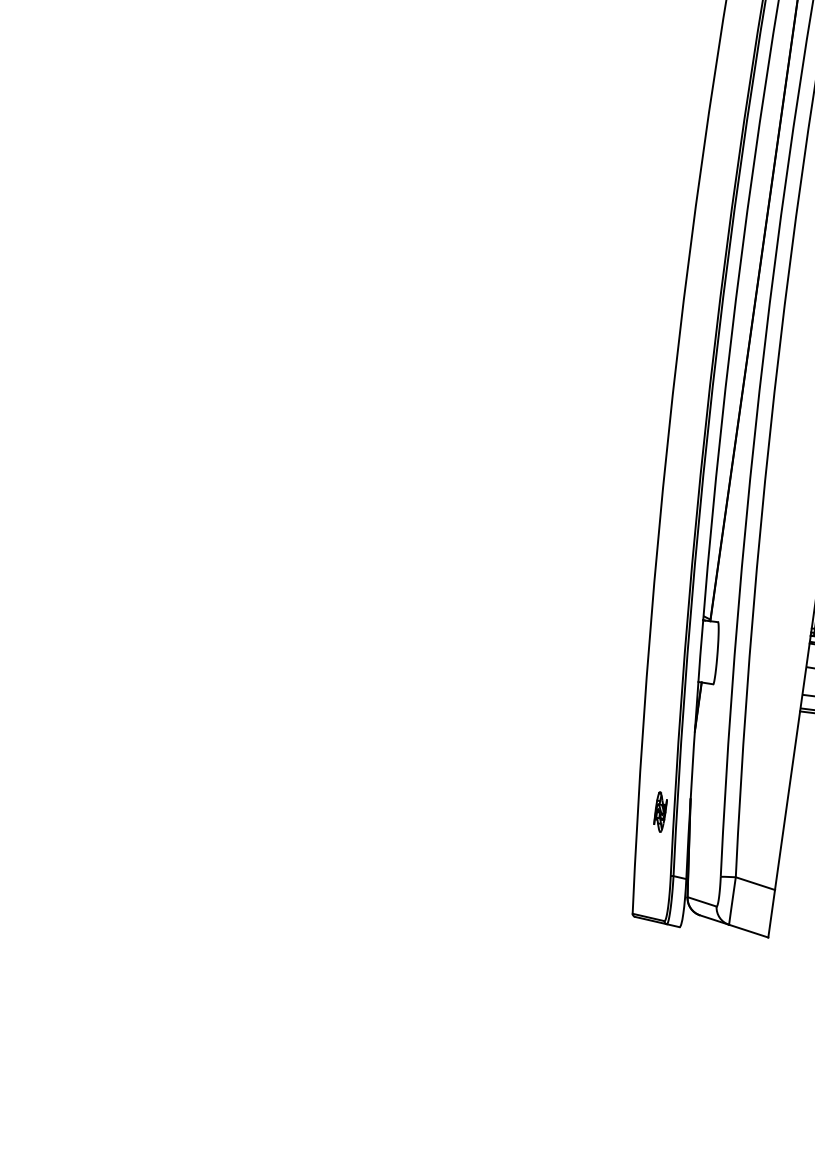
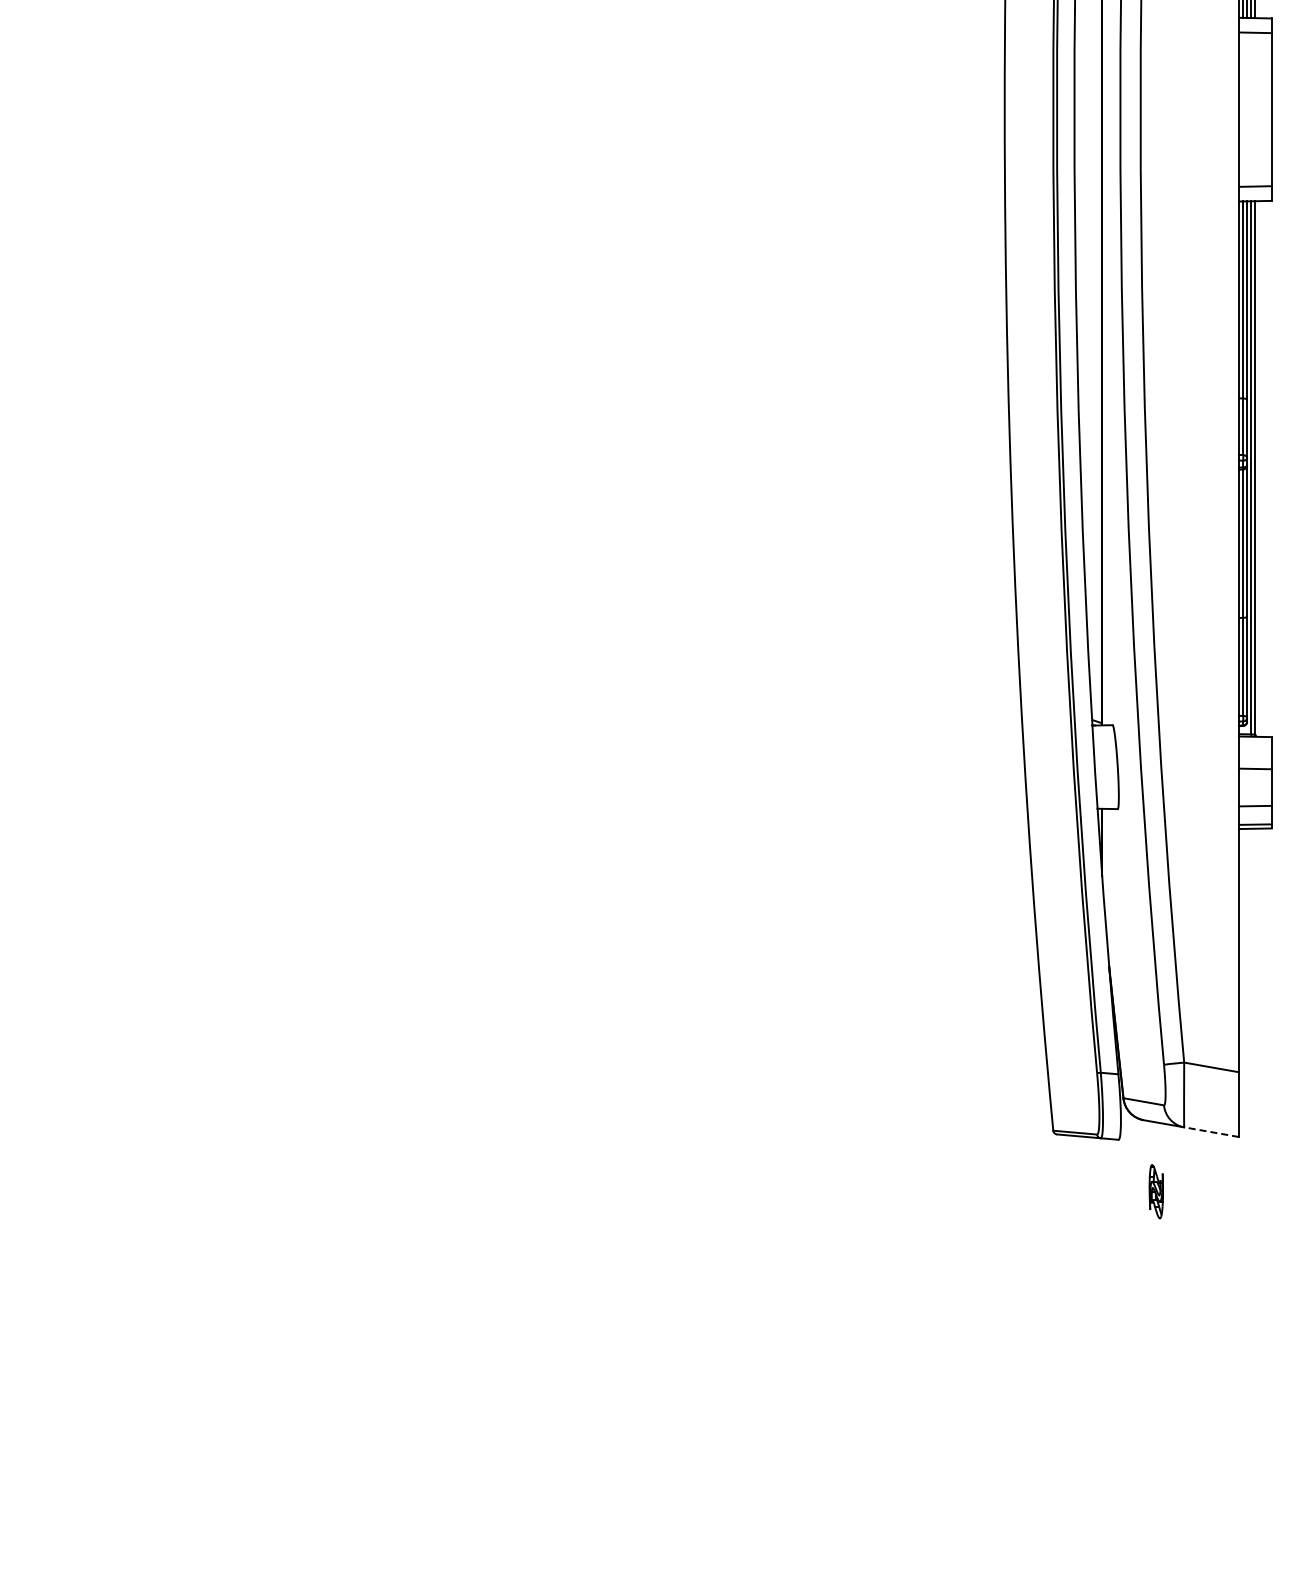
part: (659, 811) -> (1155, 1191), moved
line: (748, 931) -> (1211, 1132), solid -> dashed

